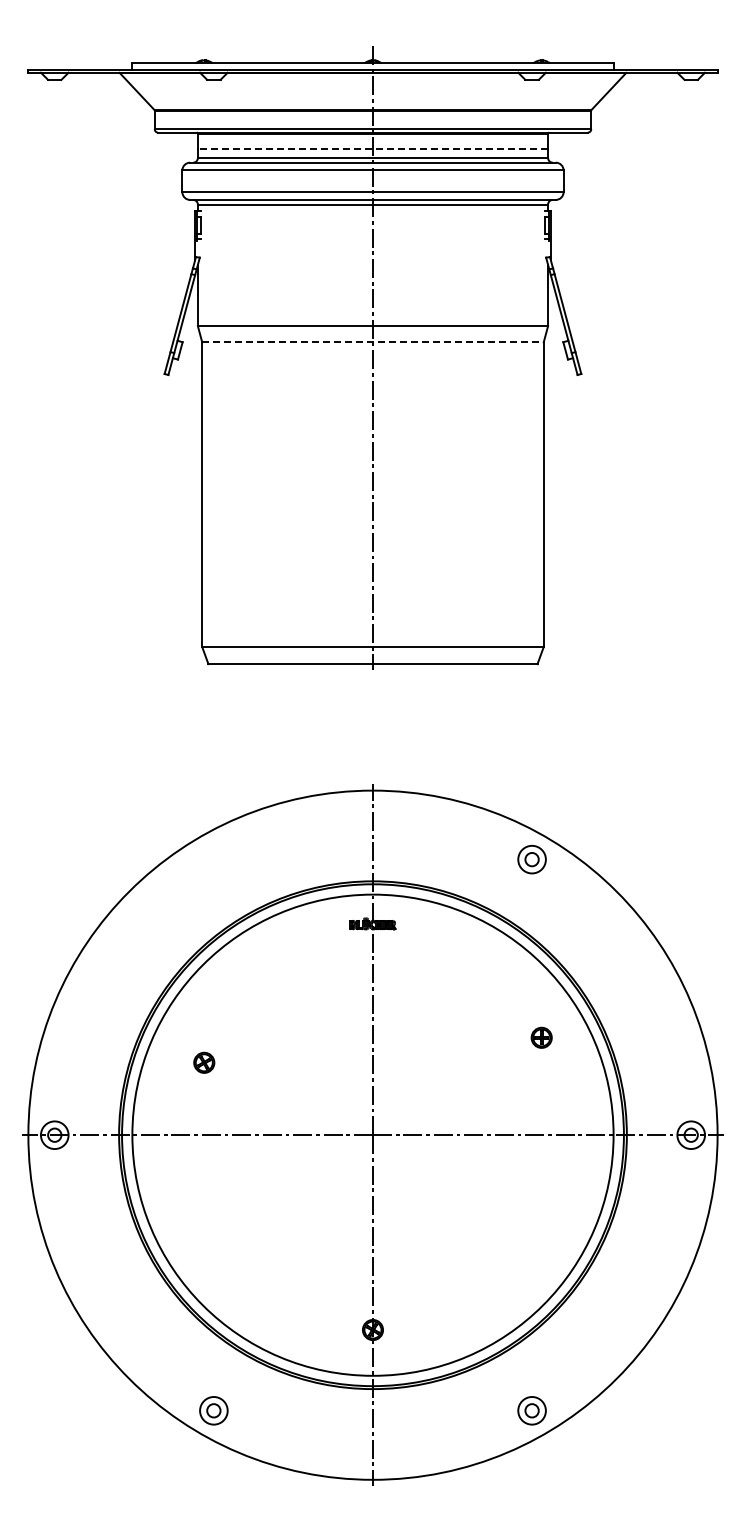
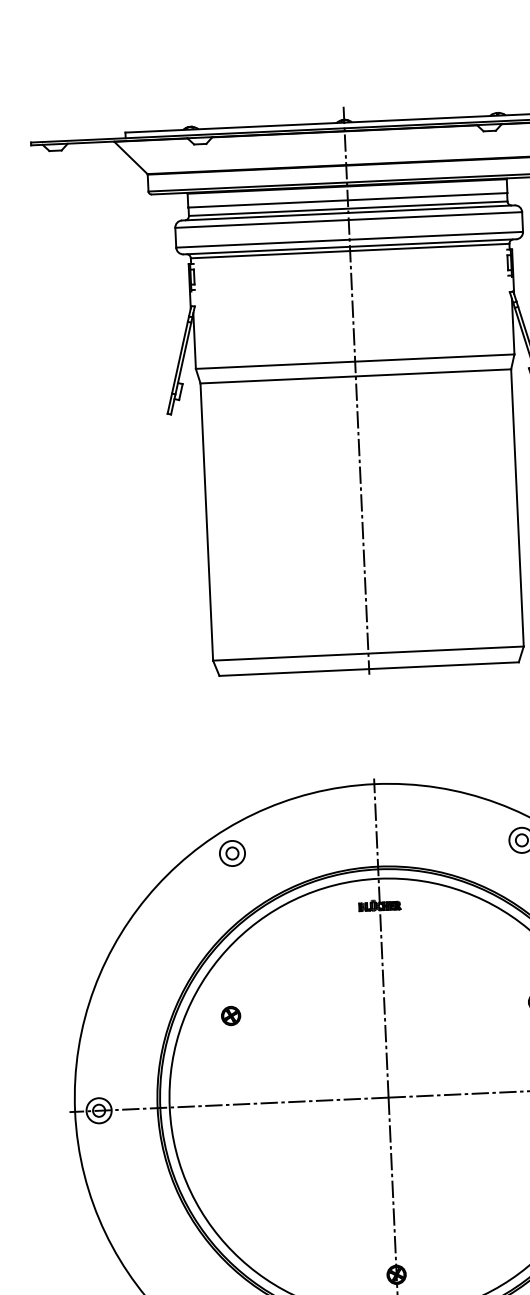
line: (372, 148) -> (347, 200), dashed -> solid
line: (372, 342) -> (355, 376), dashed -> solid
part: (213, 859) -> (232, 853), added
part: (204, 1062) -> (231, 1015), moved

